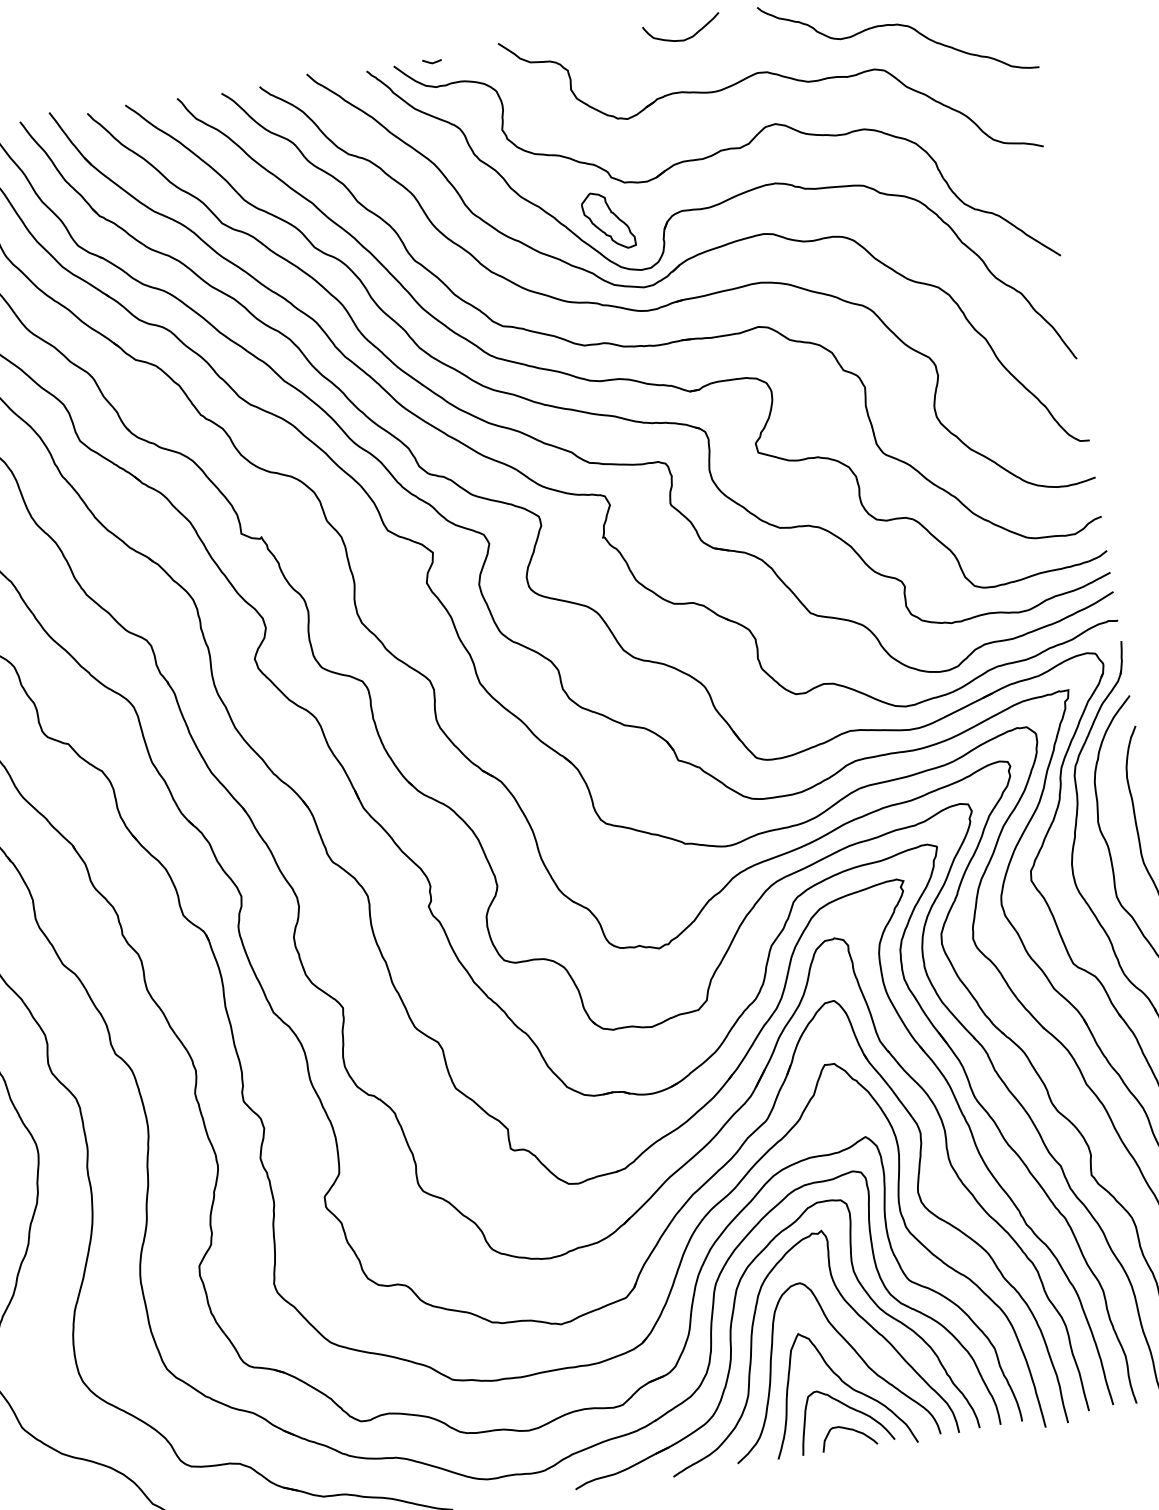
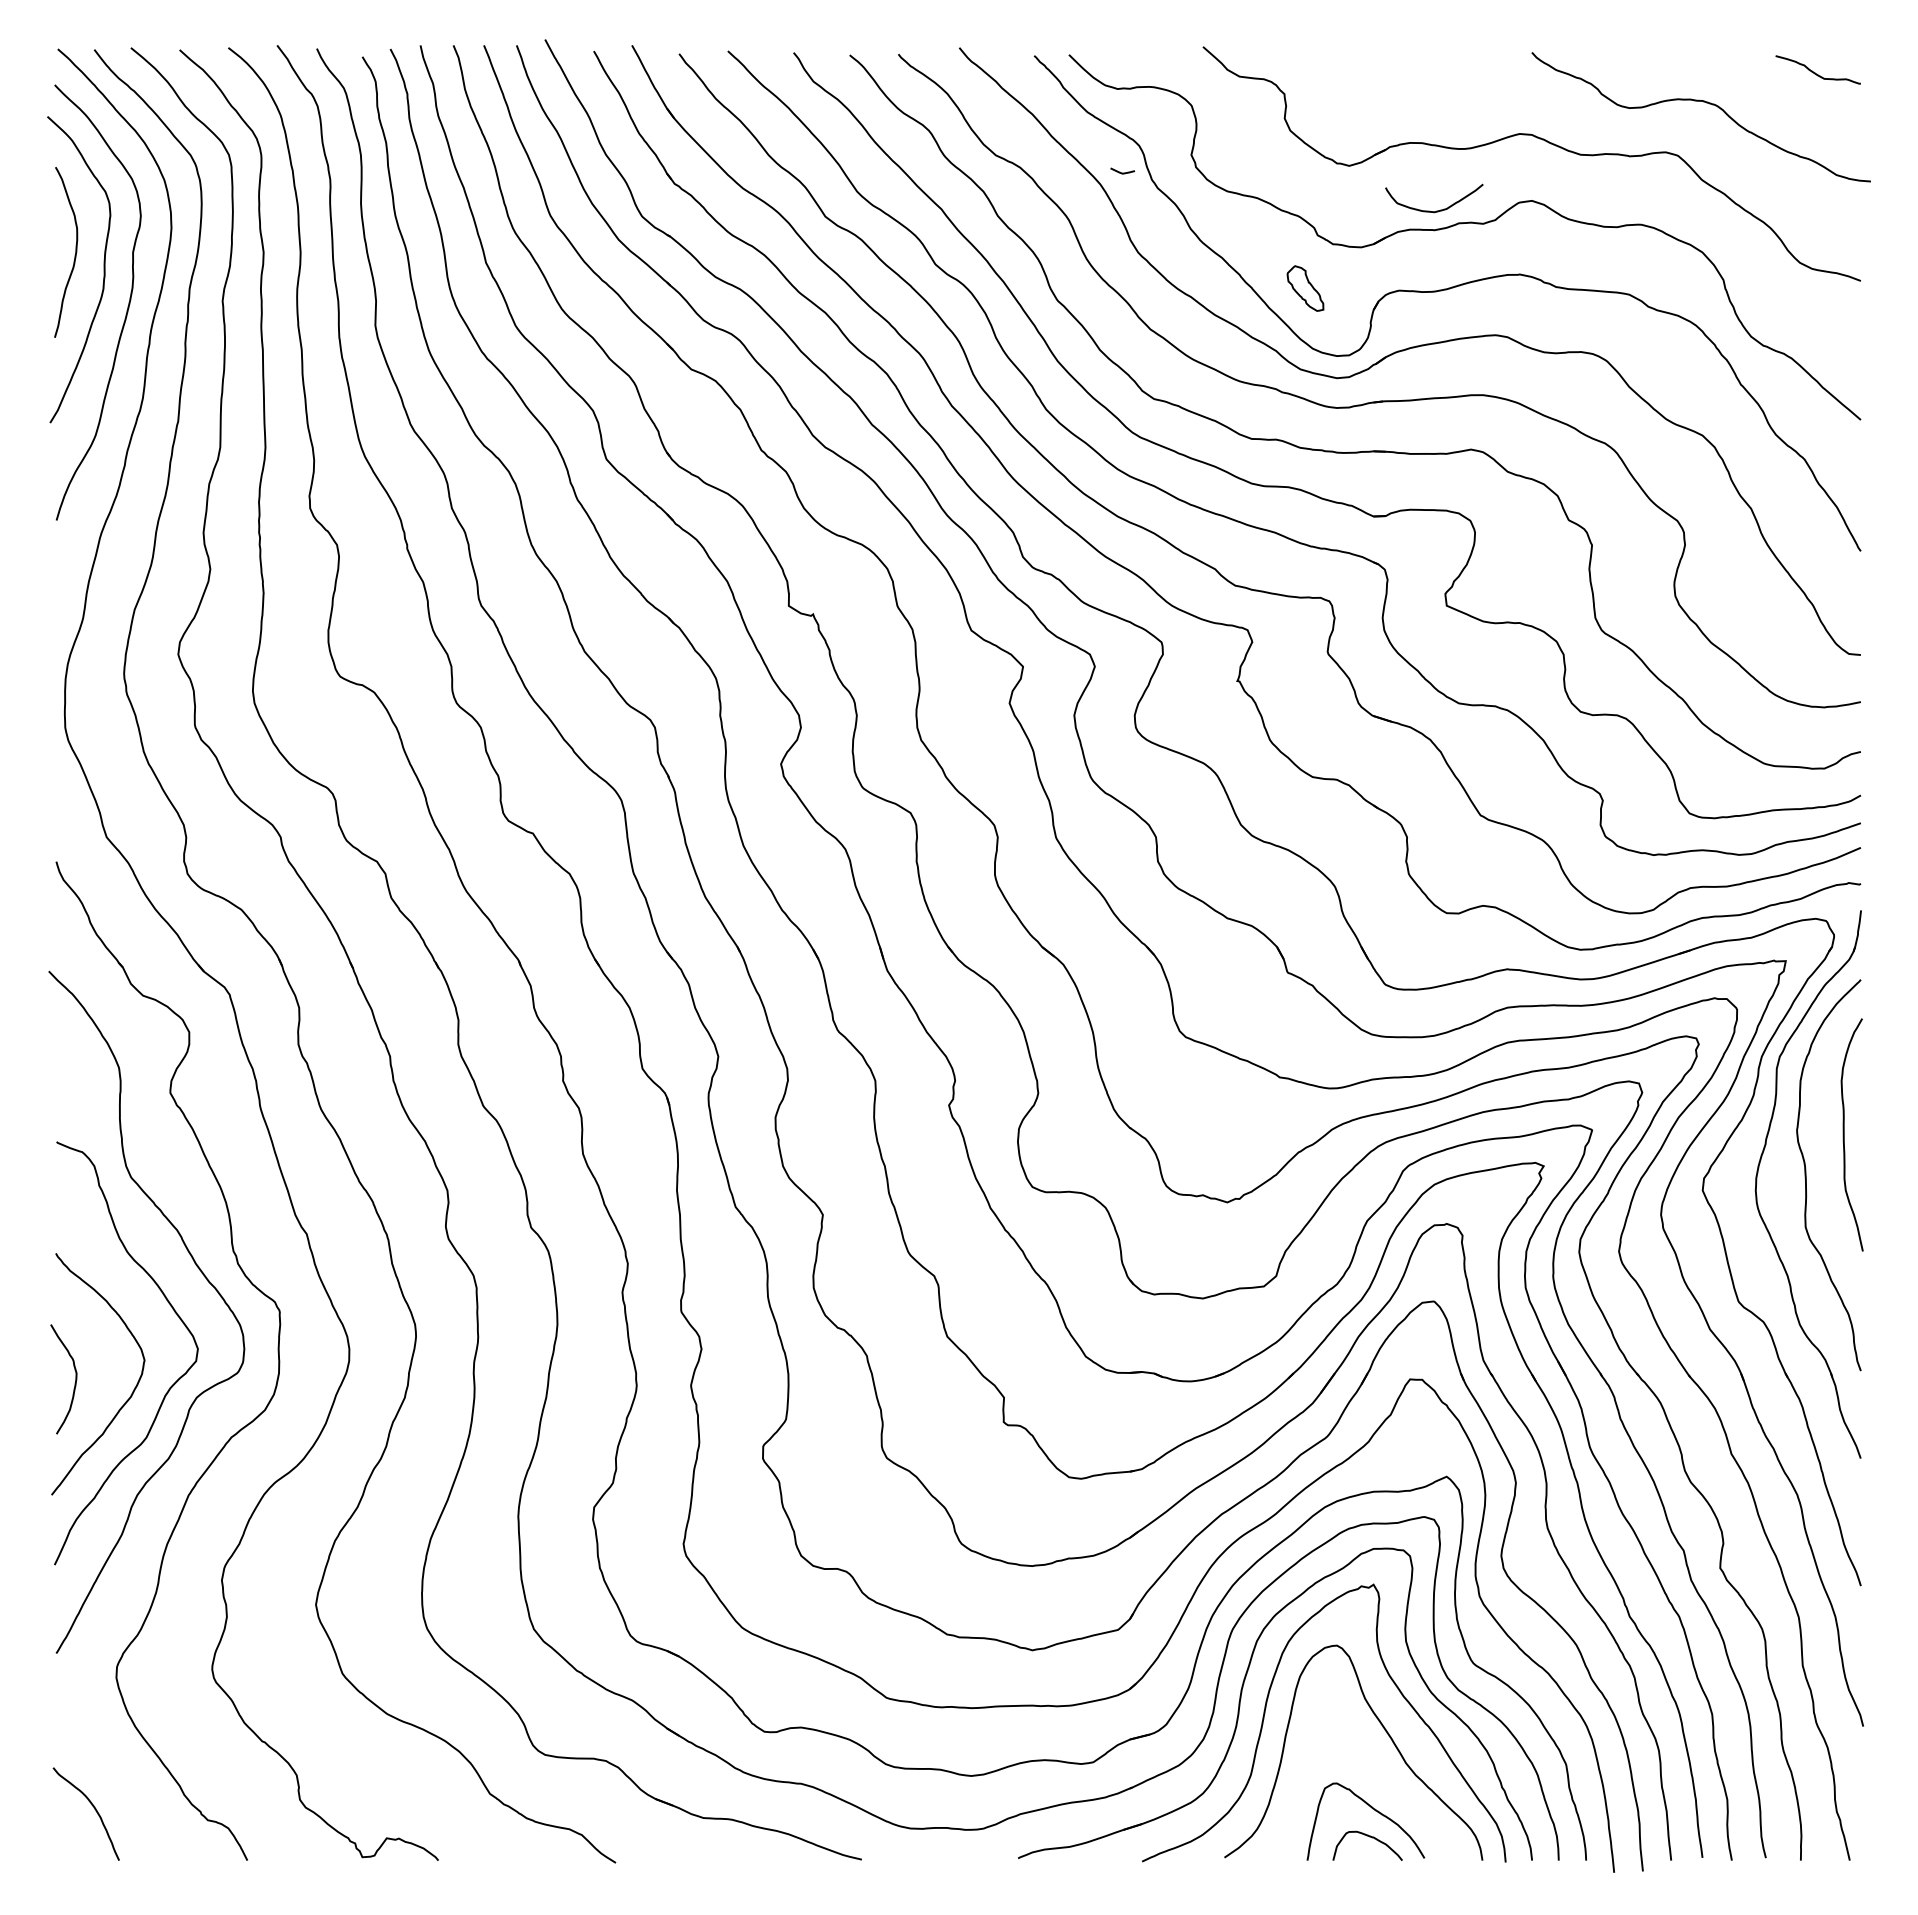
curve: (685, 38) -> (1436, 210), moved
line: (432, 62) -> (1122, 172), moved
part: (608, 220) -> (1305, 288), size x0.6
curve: (843, 1383) -> (1371, 1778), removed

